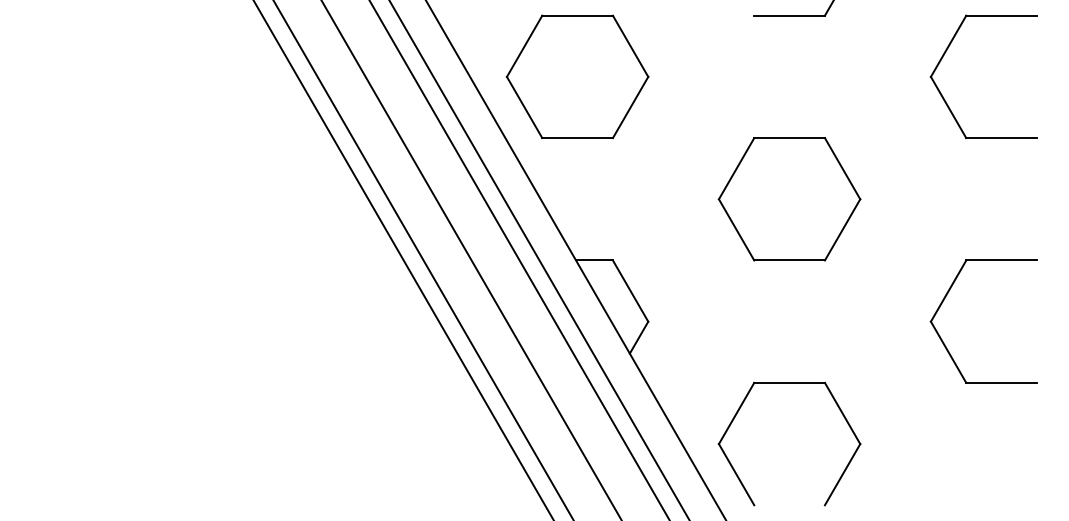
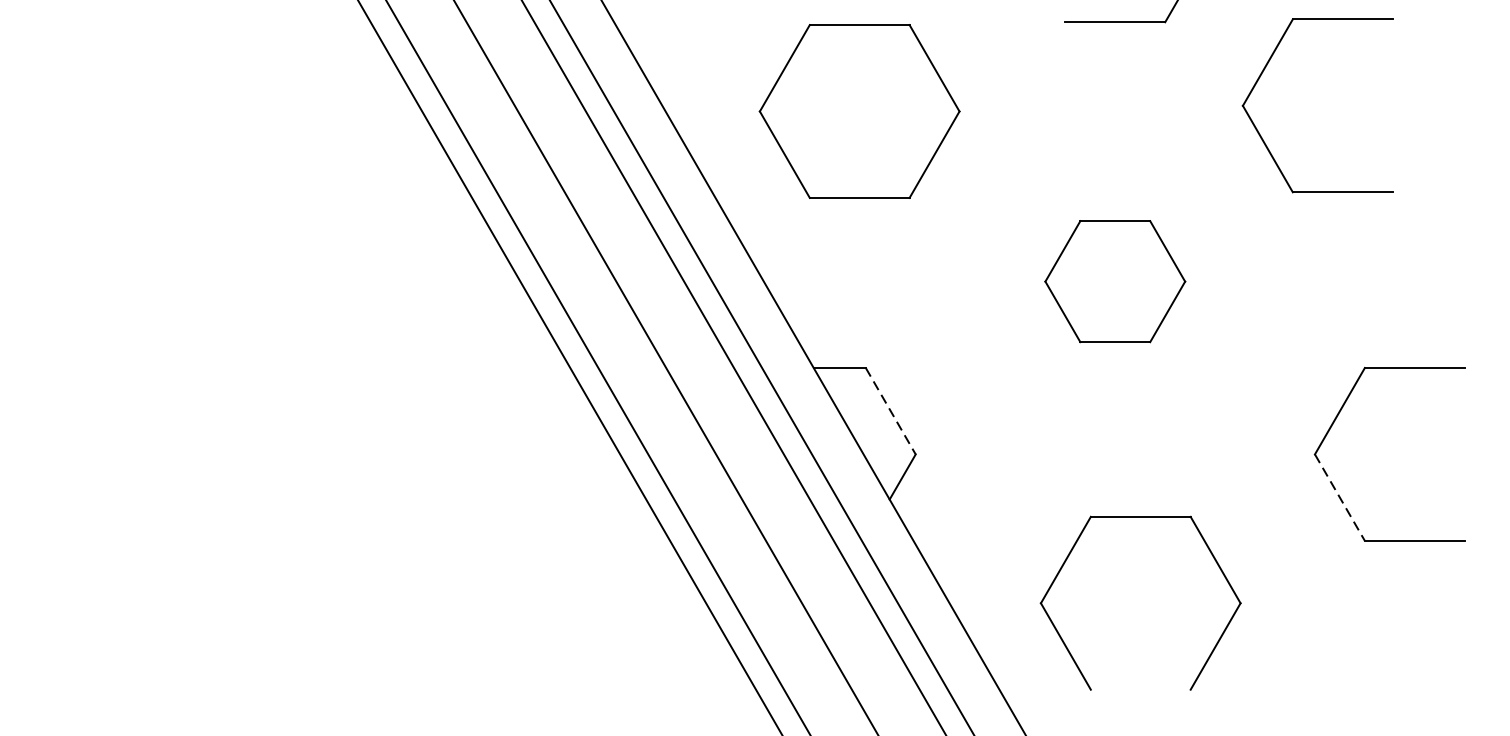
part: (946, 52) -> (1264, 71), moved
part: (577, 76) -> (859, 110), moved
part: (789, 199) -> (1115, 281), size x0.7
line: (630, 291) -> (890, 411), solid -> dashed
line: (948, 352) -> (1339, 497), solid -> dashed
part: (737, 414) -> (1067, 561), moved

